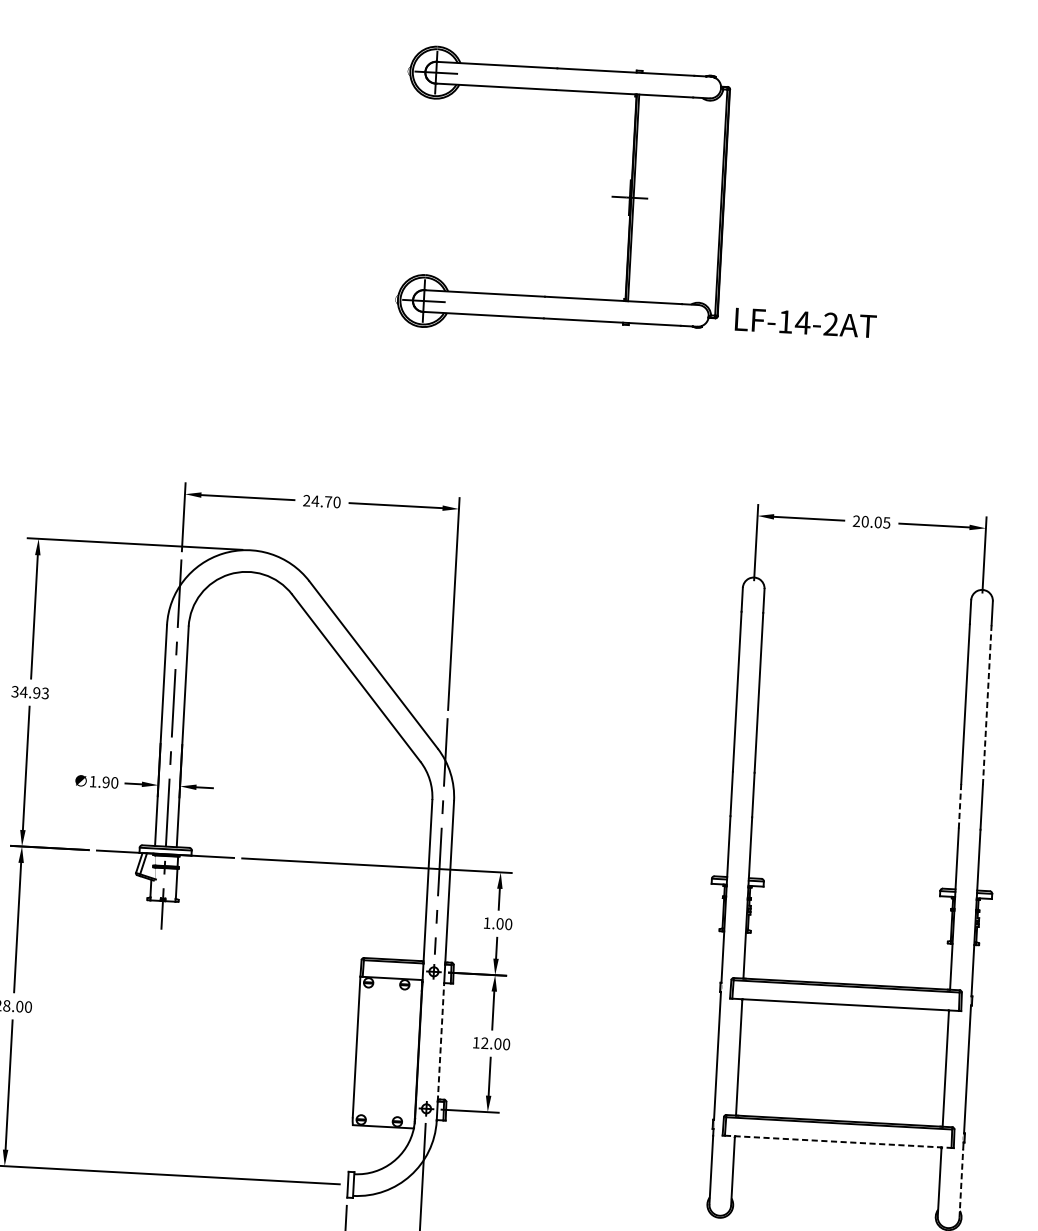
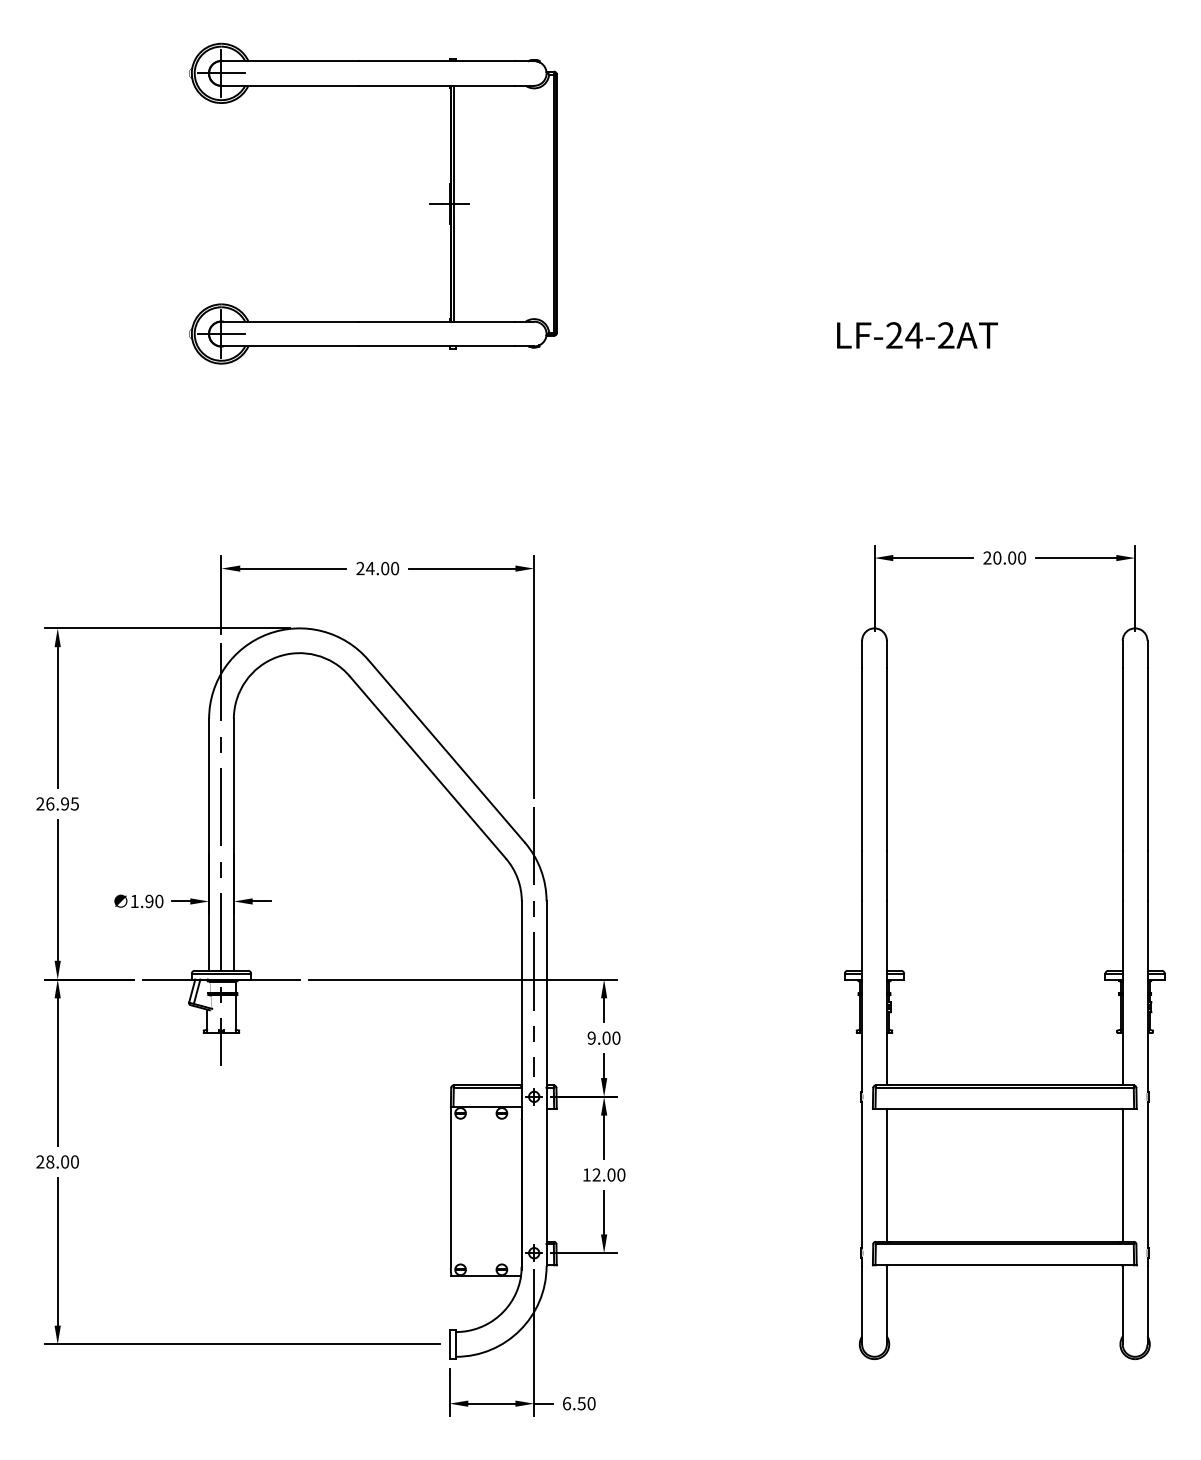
part: (612, 196) -> (429, 203), moved
text: (785, 321) -> (894, 335), LF-14-2AT -> LF-24-2AT
text: (328, 501) -> (385, 568), 24.70 -> 24.00
text: (887, 522) -> (1022, 557), 20.05 -> 20.00
text: (30, 692) -> (57, 803), 34.93 -> 26.95
line: (987, 704) -> (1147, 758), dashed -> solid
line: (959, 806) -> (1122, 876), dashed -> solid
text: (486, 922) -> (591, 1037), 1.00 -> 9.00
line: (440, 1042) -> (546, 1176), dashed -> solid
line: (838, 1141) -> (1005, 1265), dashed -> solid
line: (961, 1182) -> (1147, 1304), dashed -> solid

